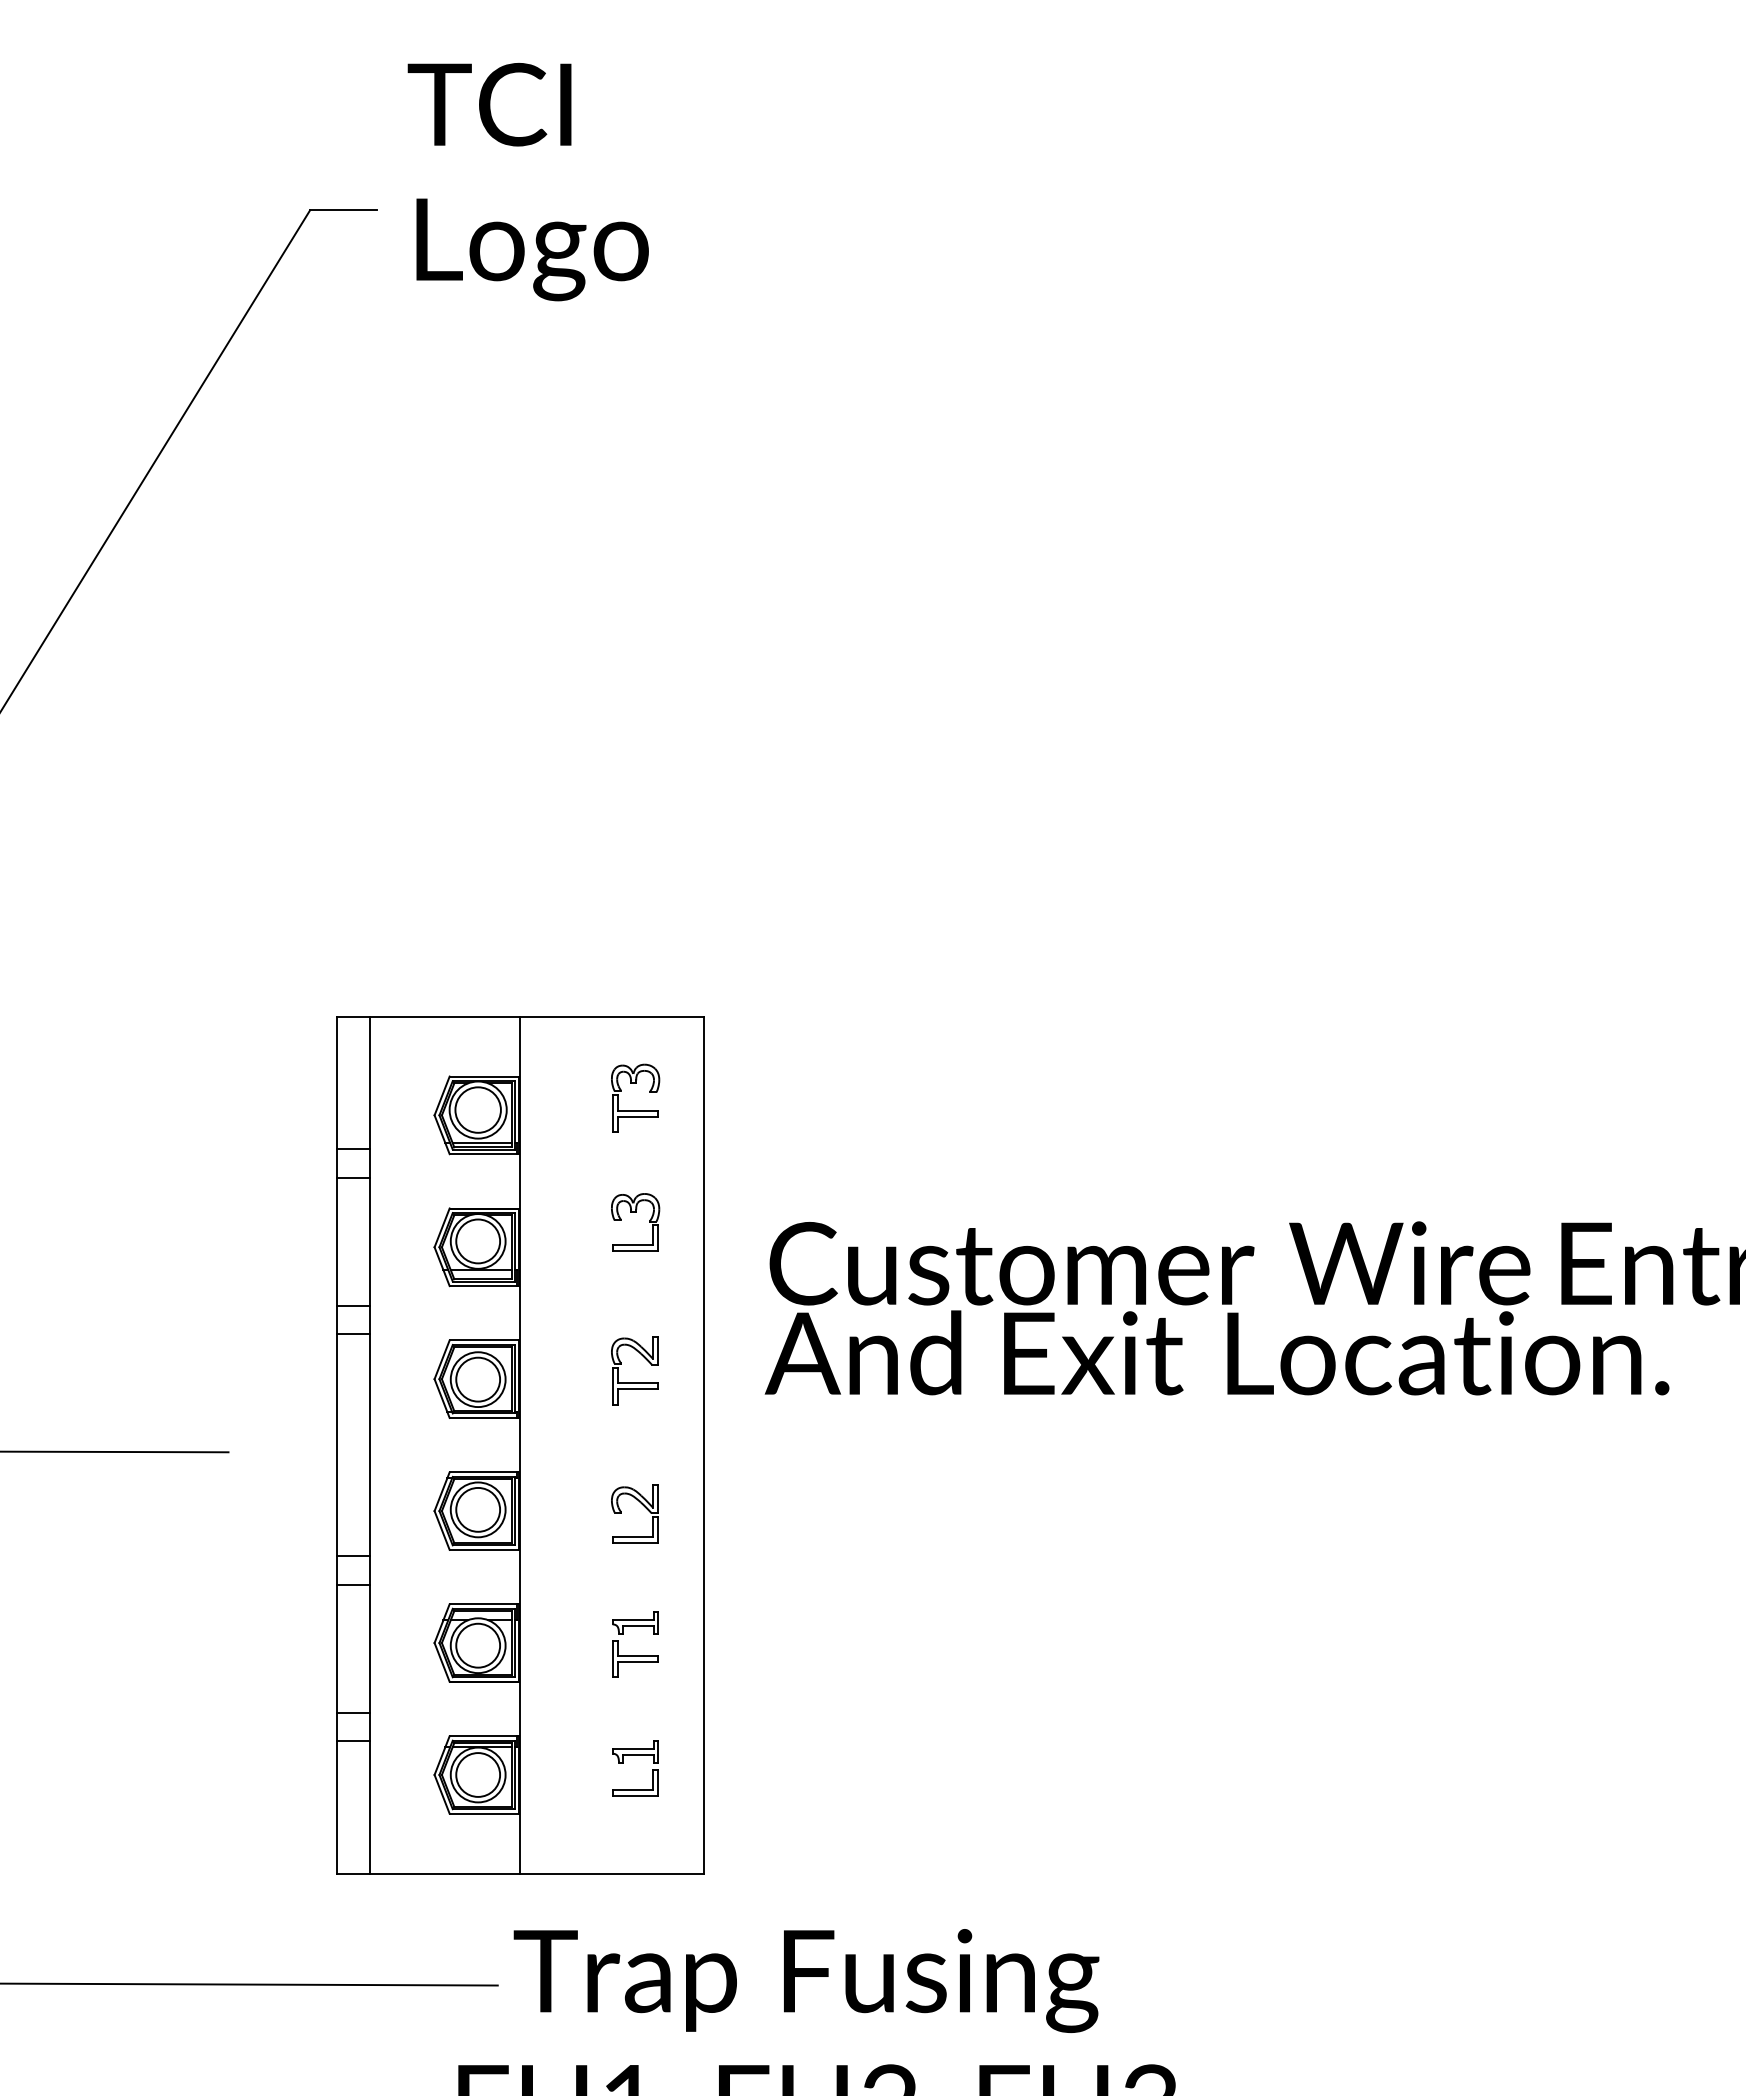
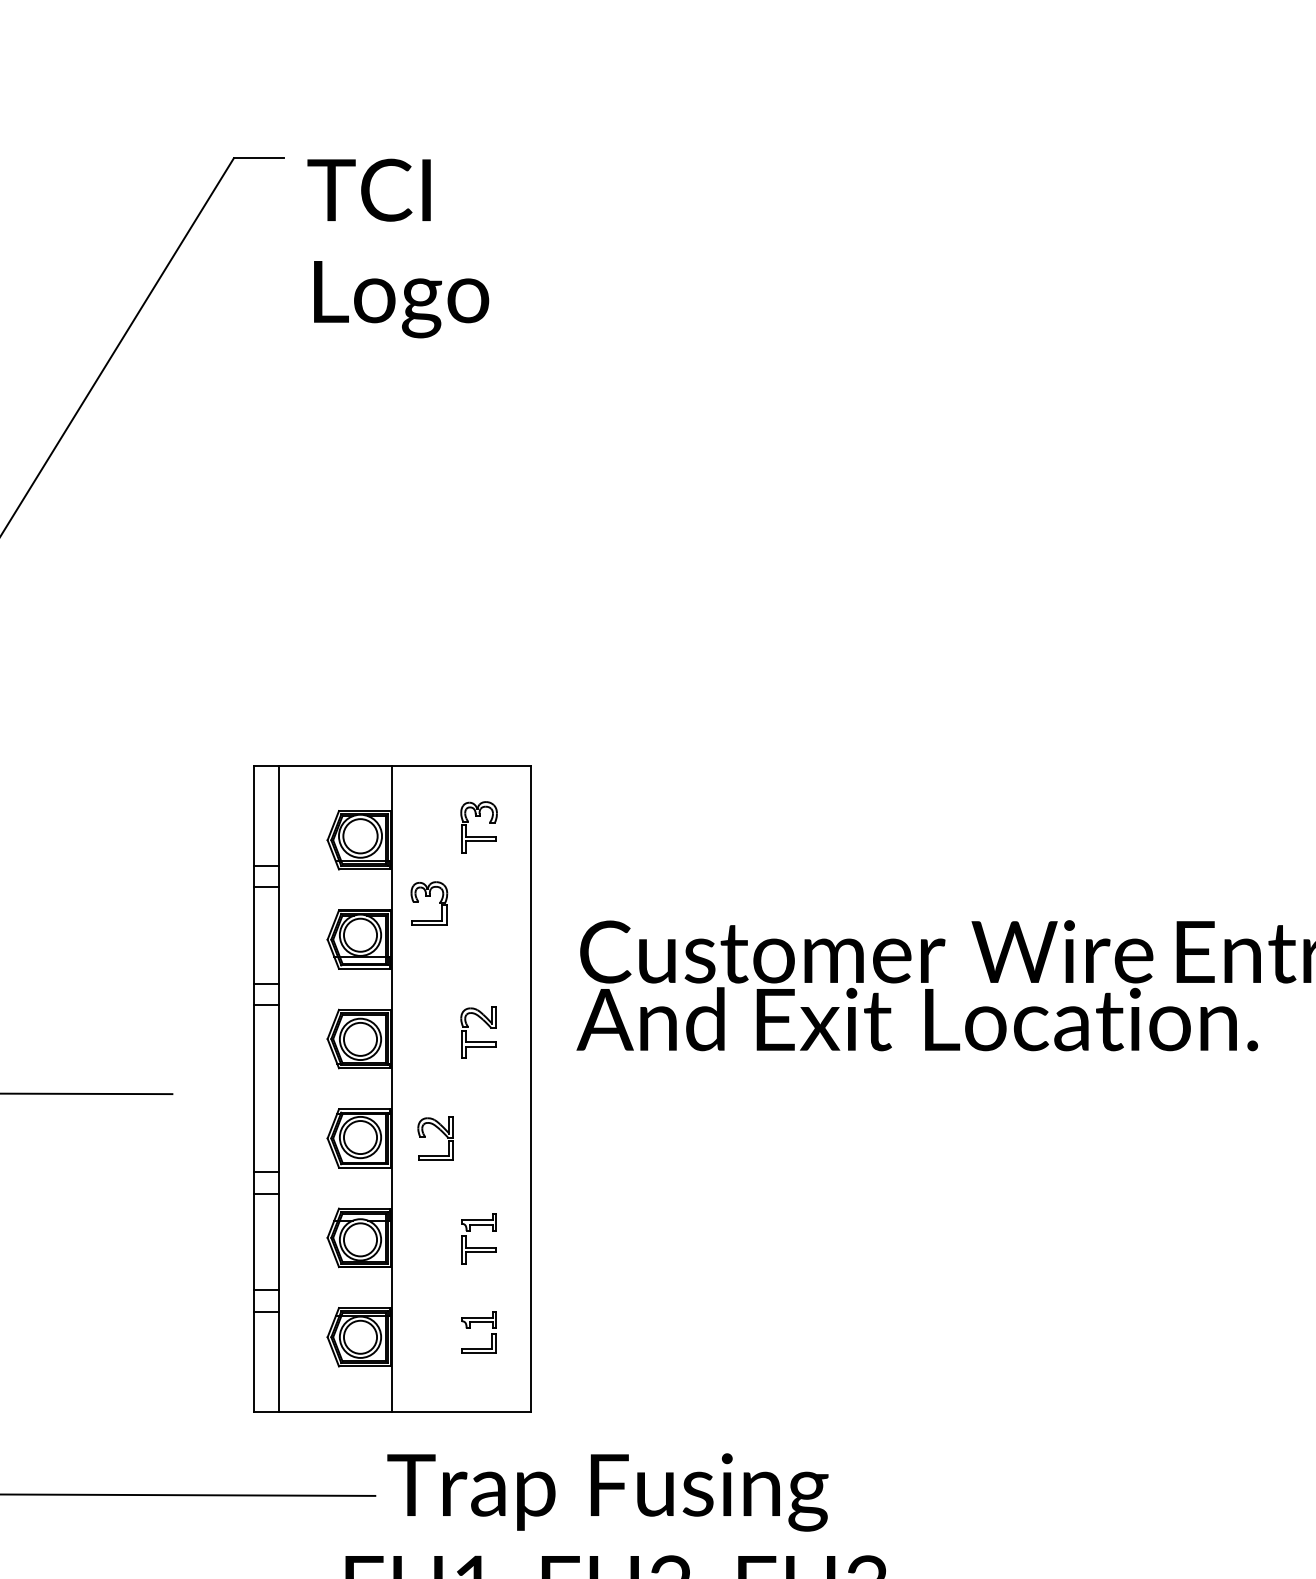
text: (527, 182) -> (397, 248), moved
part: (635, 1212) -> (429, 896), moved
part: (642, 1505) -> (441, 1131), moved

